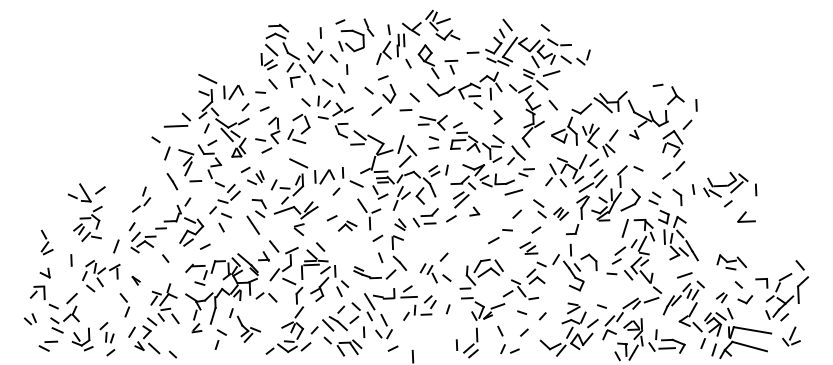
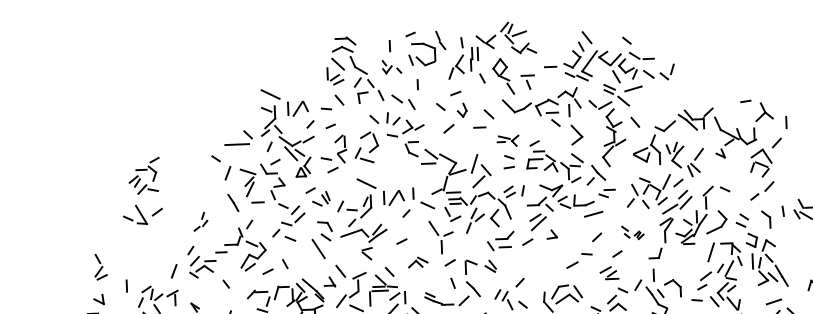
part: (322, 52) -> (391, 66), size x0.6
part: (389, 93) -> (462, 109), size x0.7
part: (497, 117) -> (576, 135), size x1.4
part: (432, 122) -> (507, 140), size x0.7
part: (141, 199) -> (200, 221), size x0.7
part: (550, 209) -> (632, 232), size x0.6
part: (87, 223) -> (143, 175), moved
part: (400, 224) -> (490, 266), moved
part: (347, 225) -> (418, 261), moved
line: (221, 227) -> (285, 264), moved

